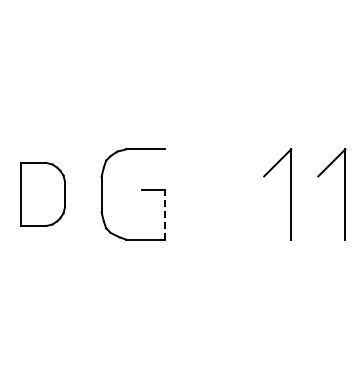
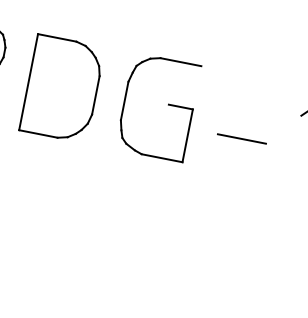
part: (42, 194) -> (61, 88), size x1.43
line: (214, 208) -> (241, 139), added
line: (164, 214) -> (187, 135), dashed -> solid

